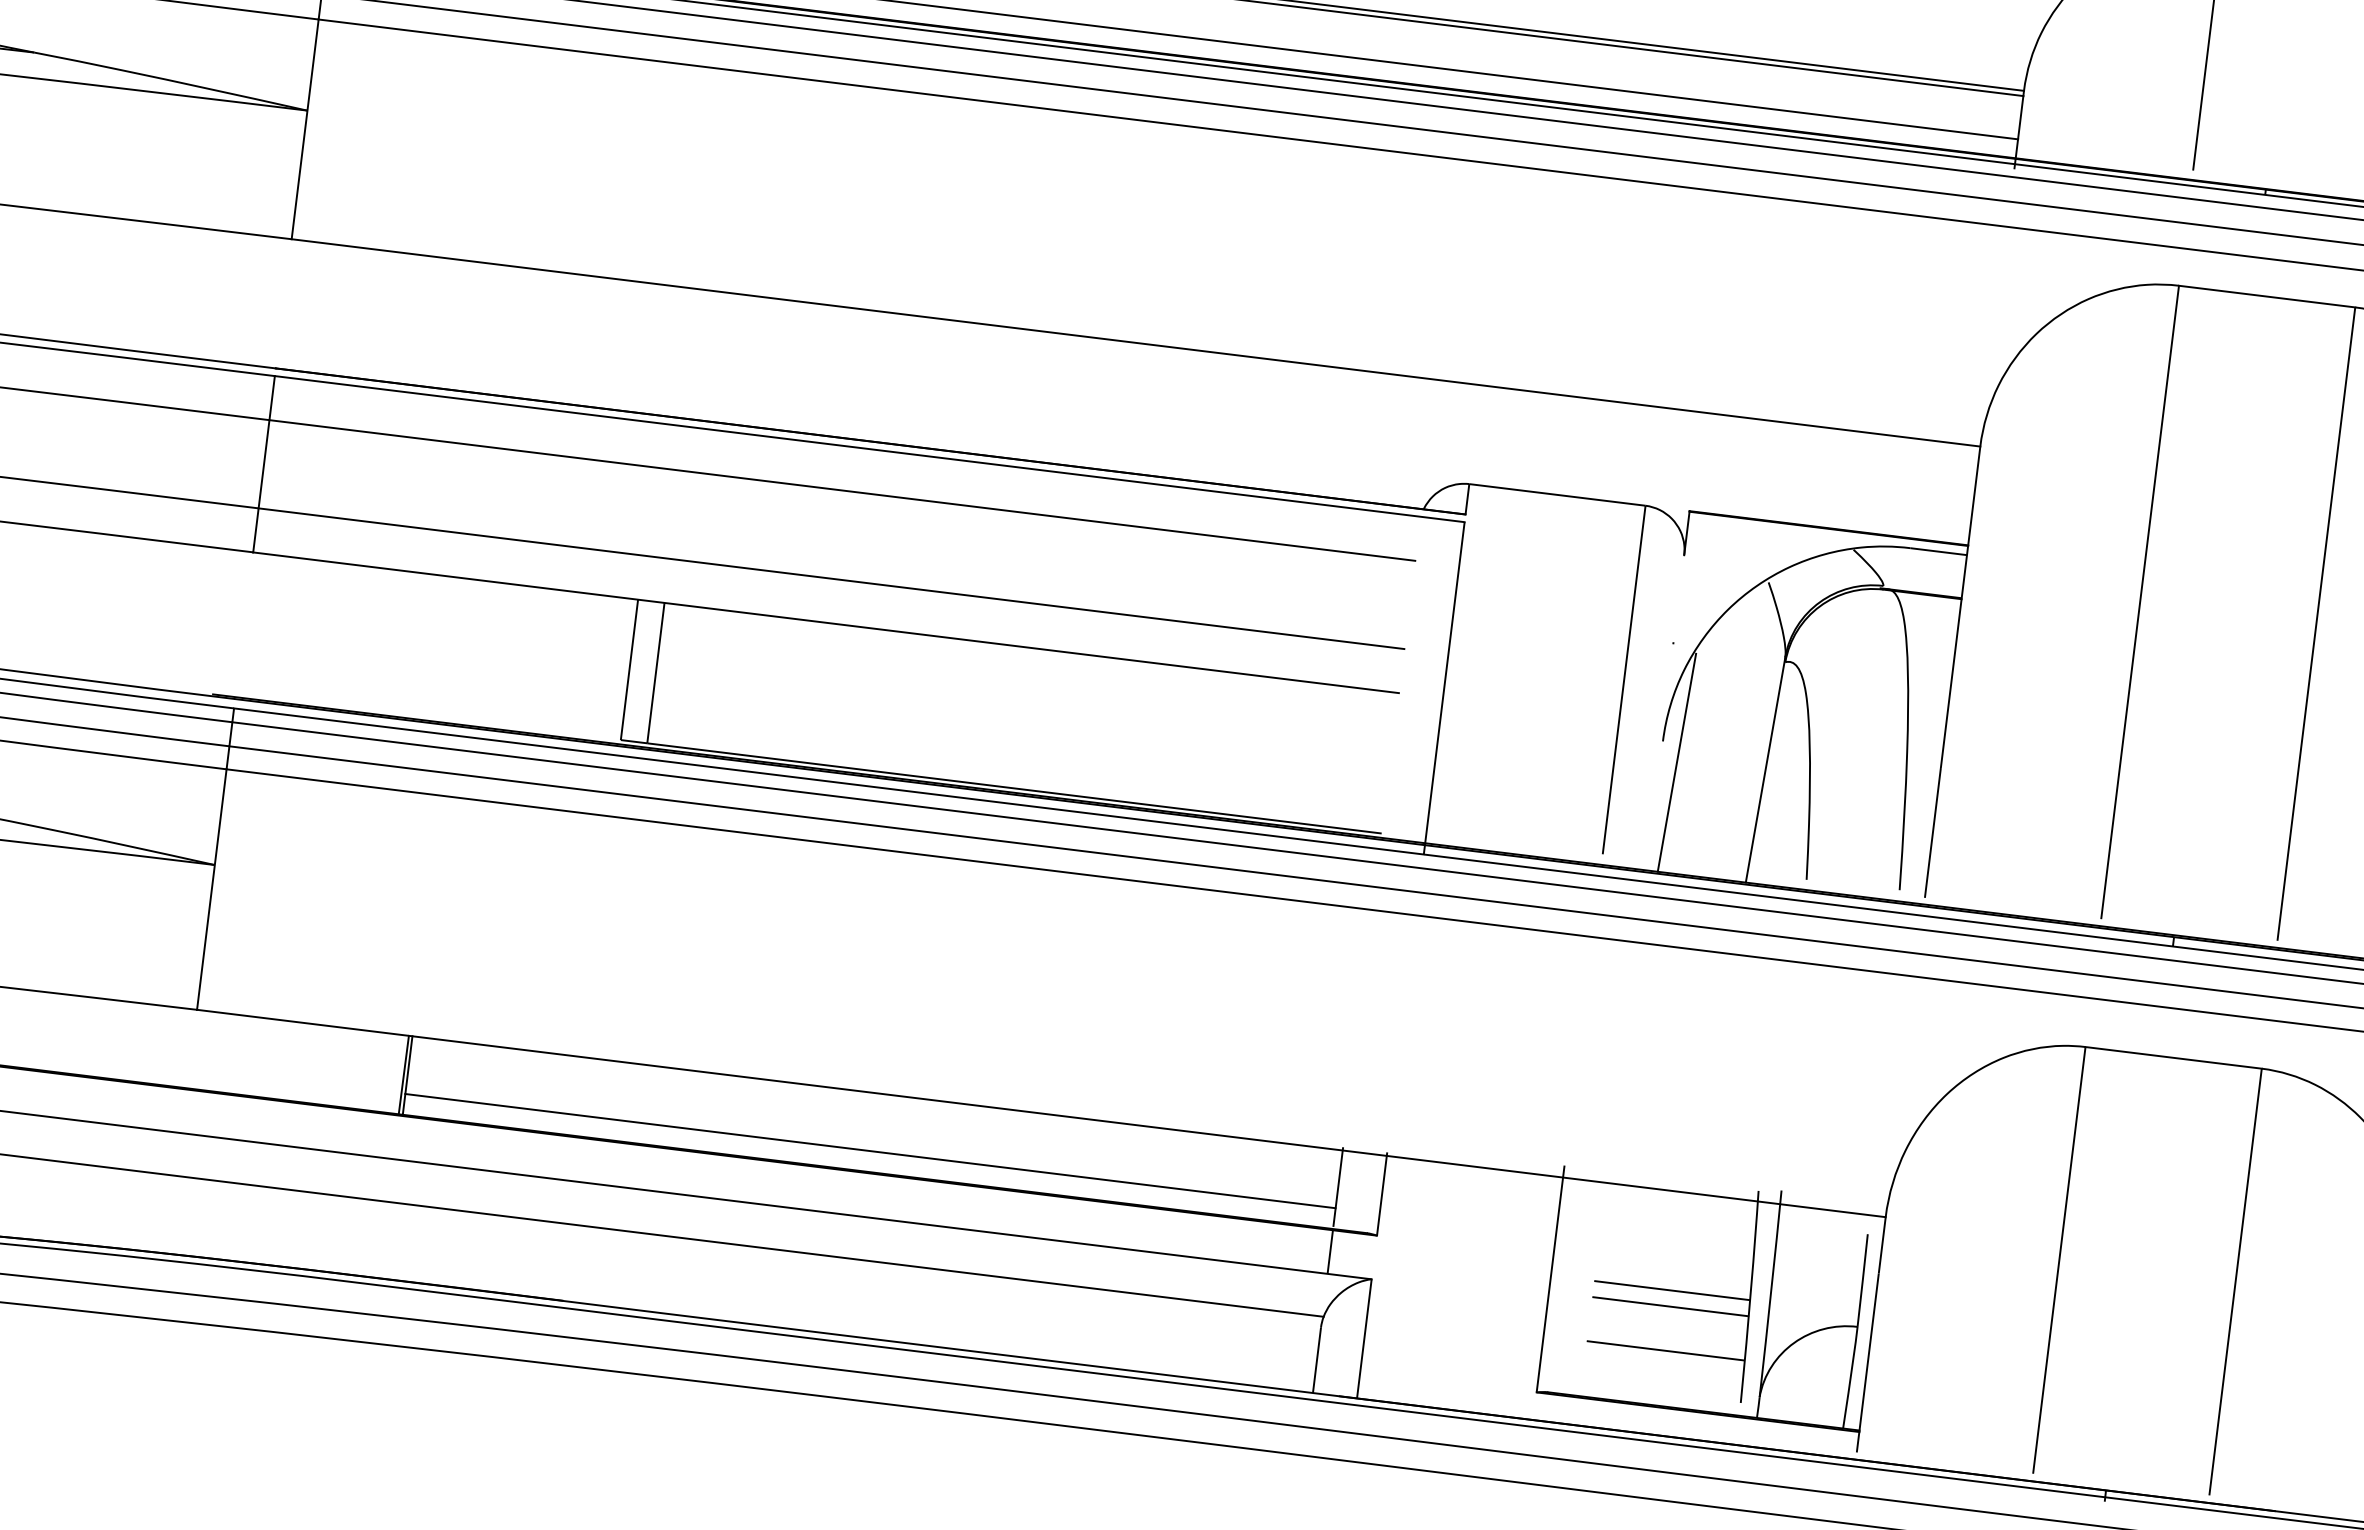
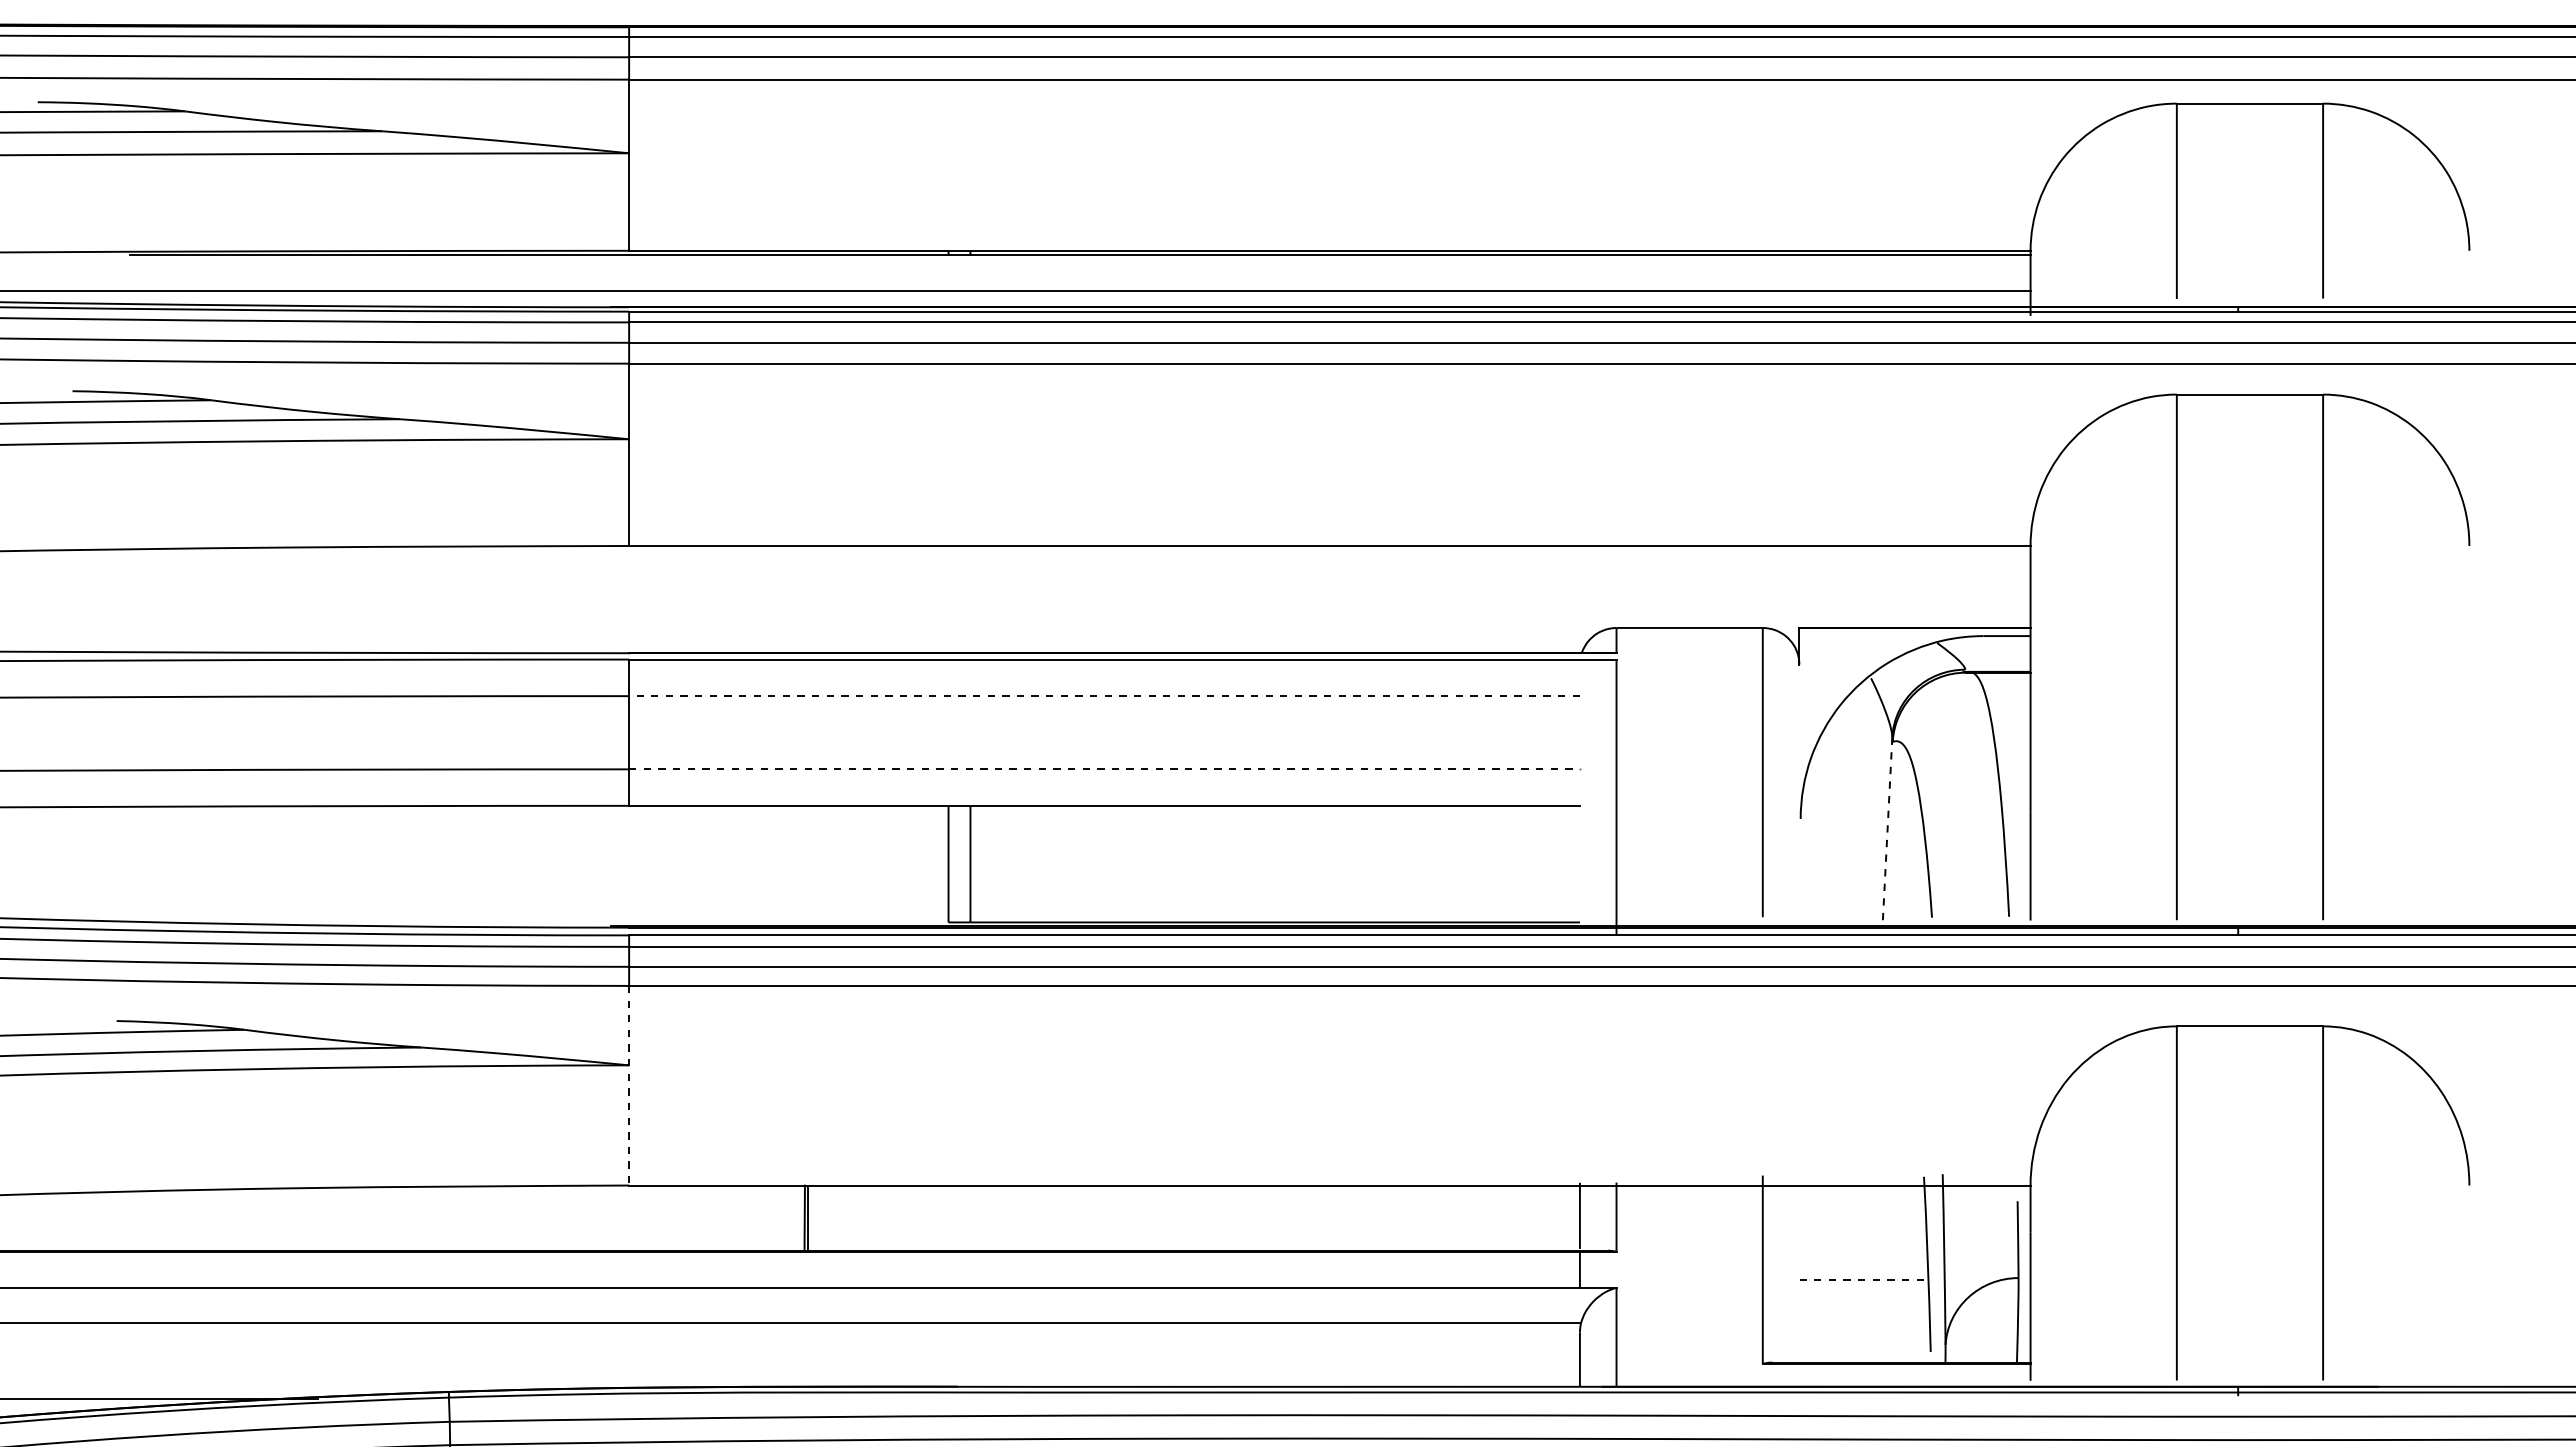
line: (842, 490) -> (1104, 696), solid -> dashed
line: (832, 579) -> (1105, 769), solid -> dashed
line: (1676, 762) -> (1813, 834), removed
line: (1765, 770) -> (1887, 832), solid -> dashed
line: (212, 889) -> (629, 1085), solid -> dashed
line: (870, 1151) -> (1193, 1233), removed
line: (1672, 1291) -> (1863, 1267), removed
line: (1671, 1307) -> (1864, 1280), solid -> dashed
line: (1666, 1350) -> (1864, 1316), removed

